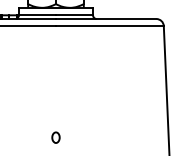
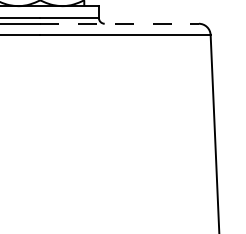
line: (106, 19) -> (120, 24), solid -> dashed
part: (55, 137) -> (39, 210), removed

